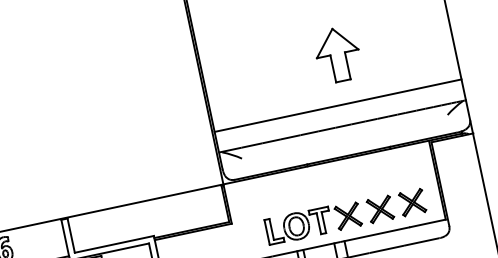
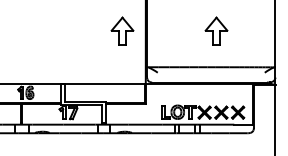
part: (157, 91) -> (122, 30), added
line: (336, 105) -> (210, 56), removed

